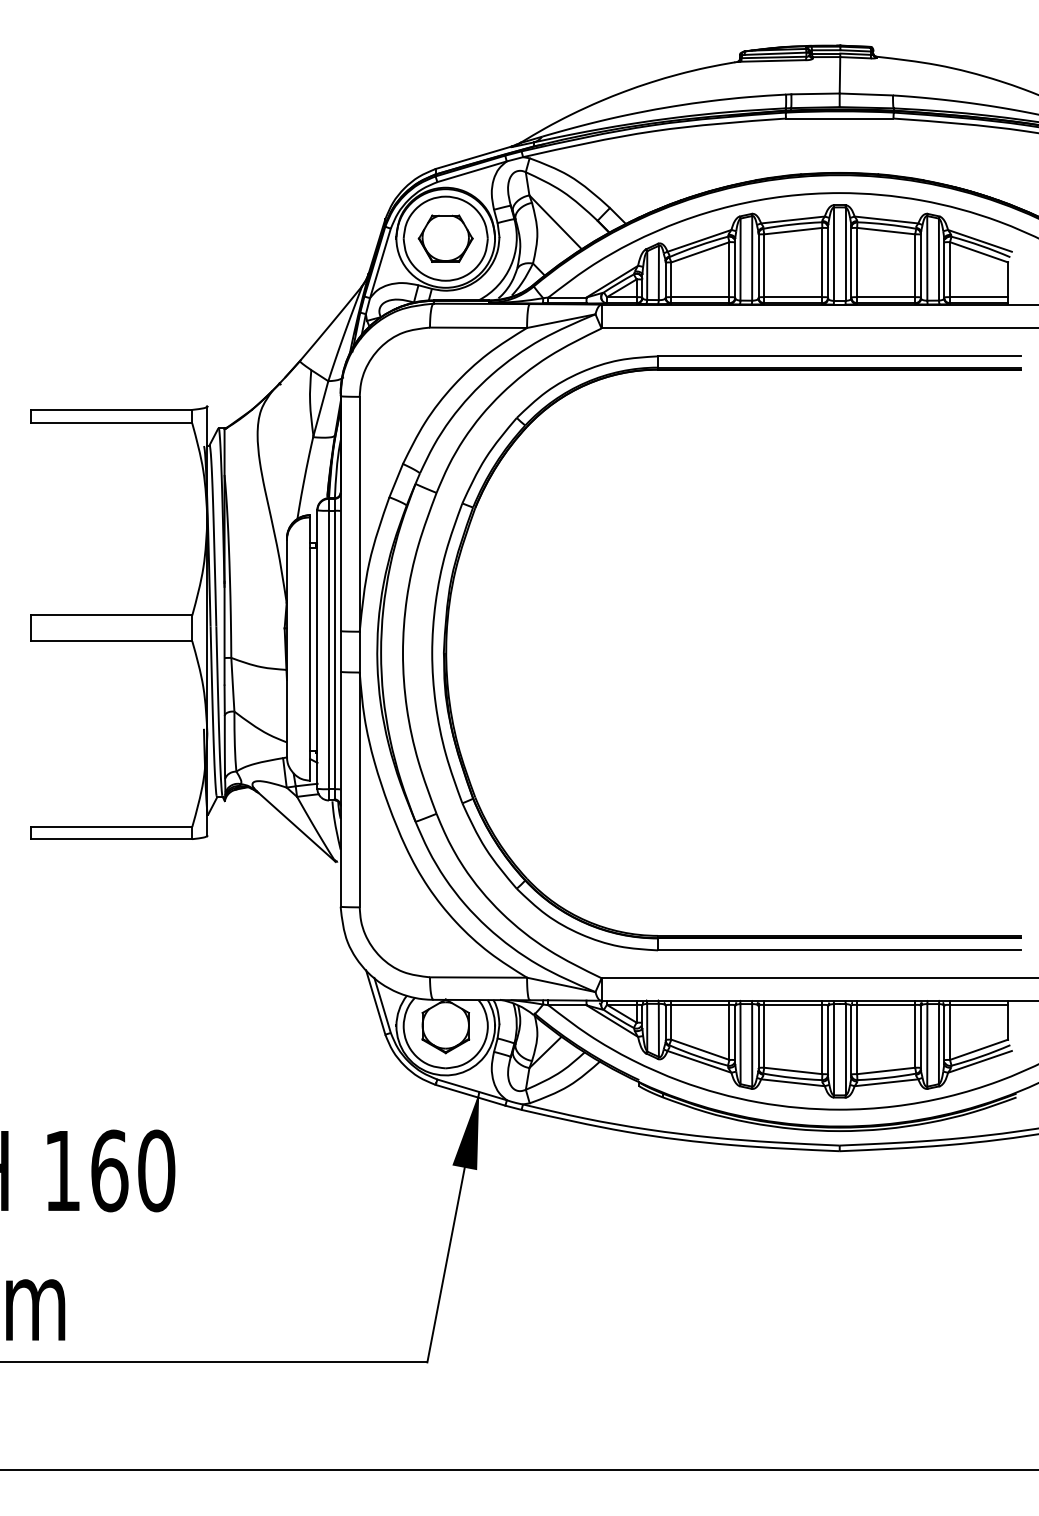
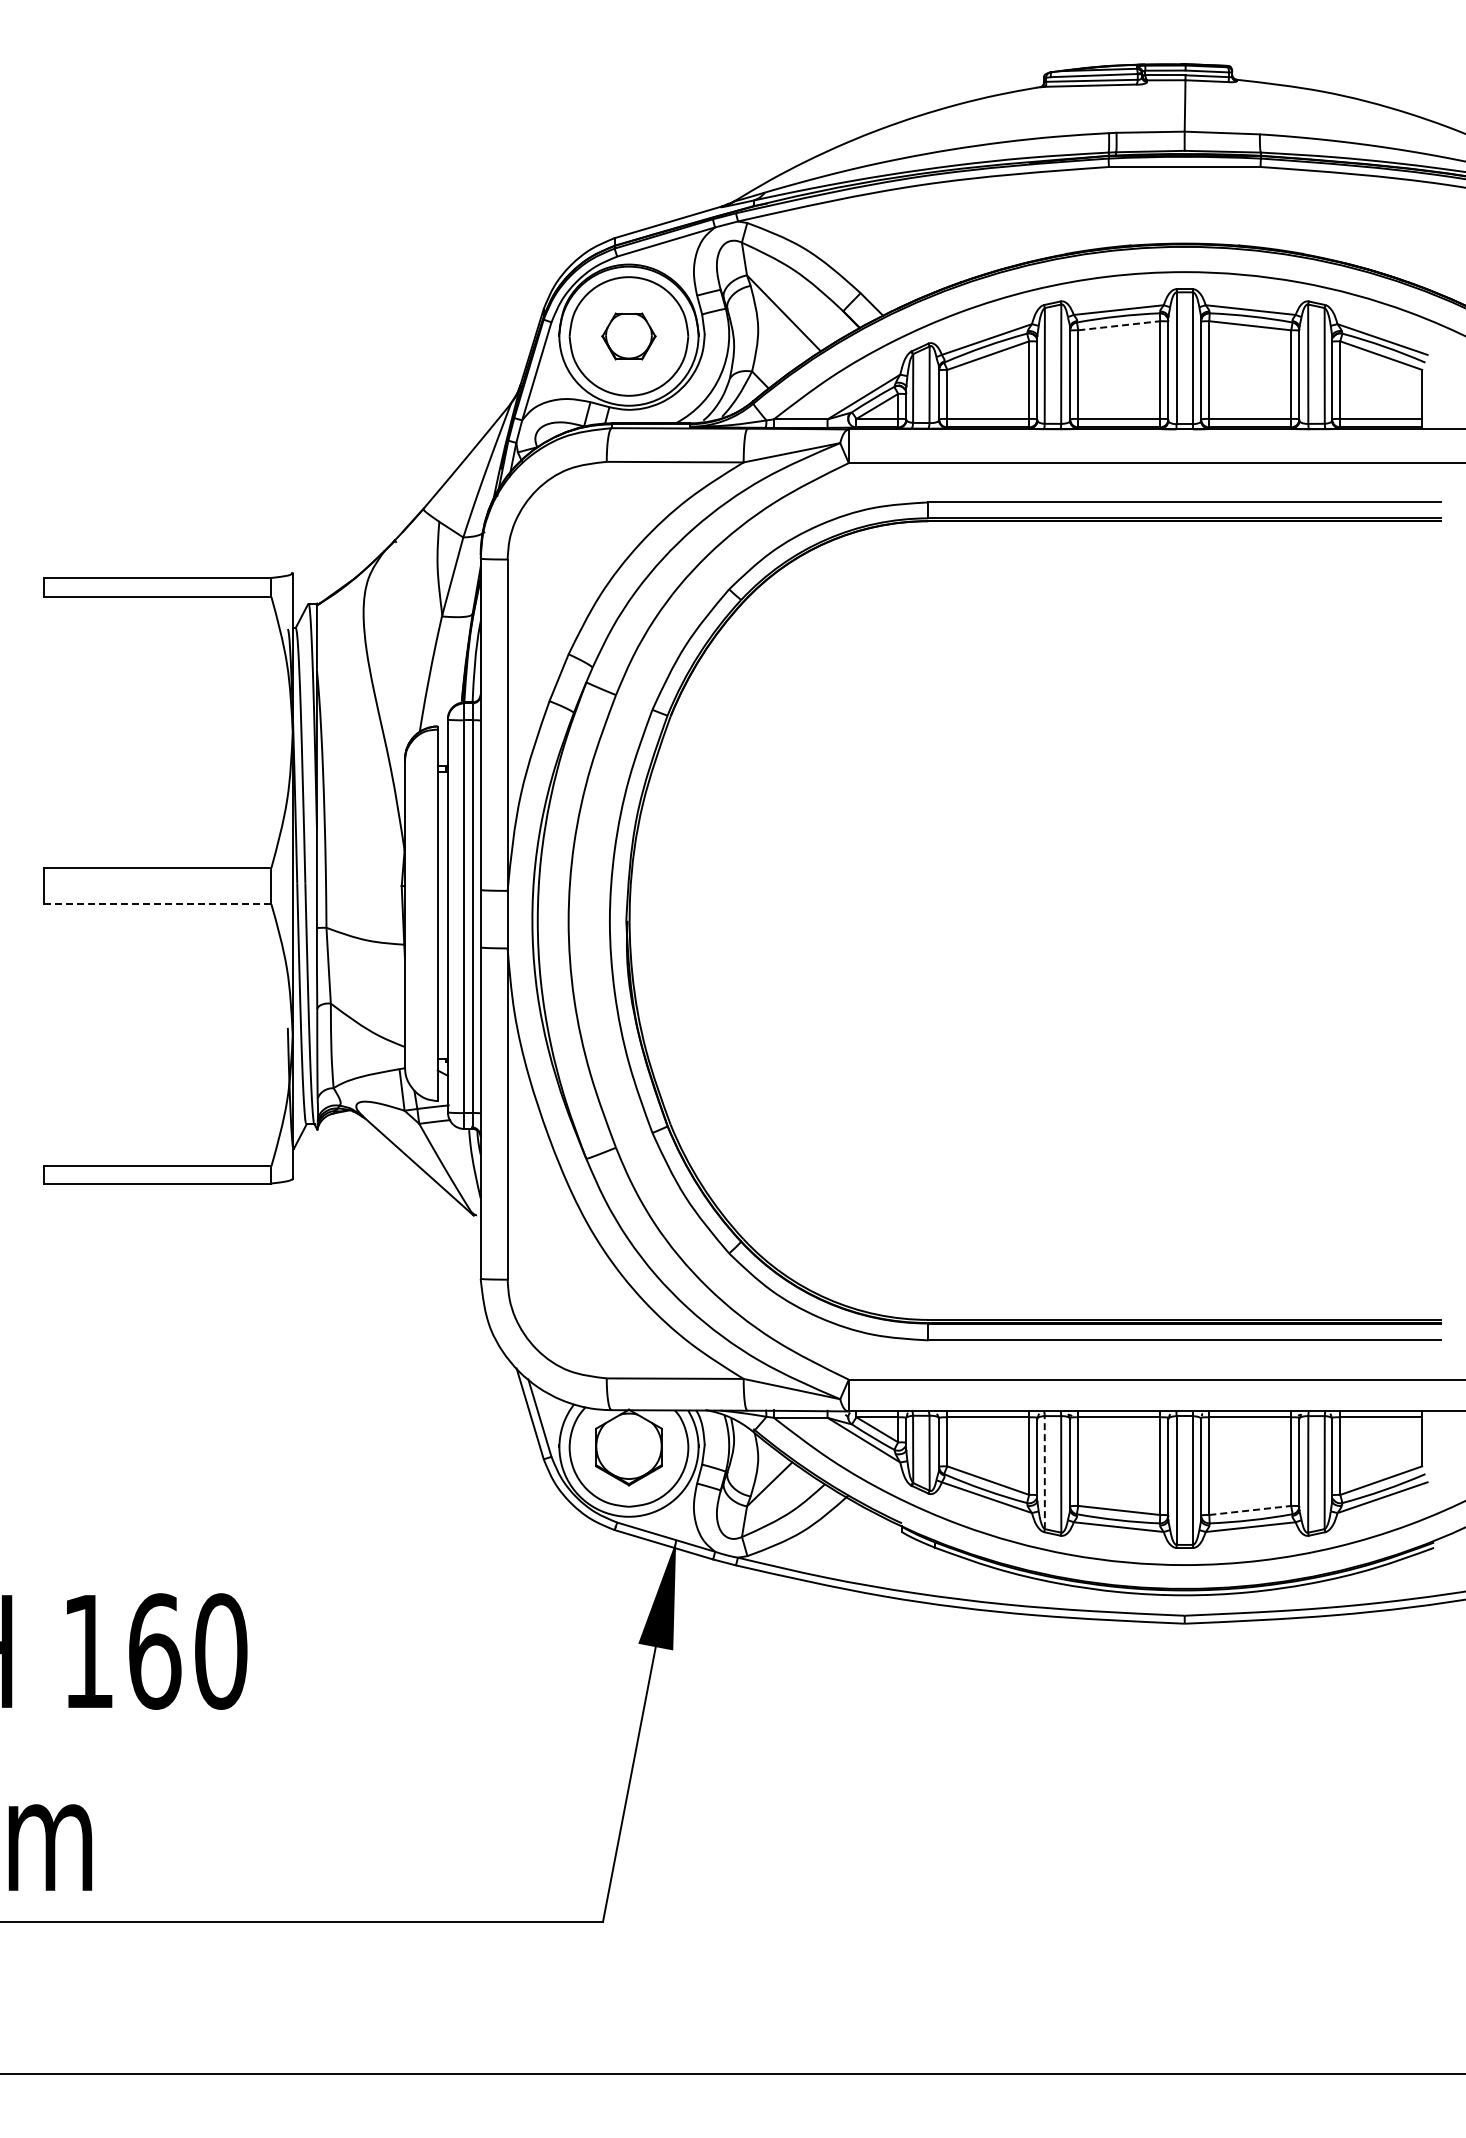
line: (793, 230) -> (1119, 325), solid -> dashed
part: (445, 238) -> (628, 336), size x0.7
line: (111, 641) -> (157, 904), solid -> dashed
line: (740, 1044) -> (1044, 1472), solid -> dashed
line: (886, 1070) -> (1250, 1510), solid -> dashed

